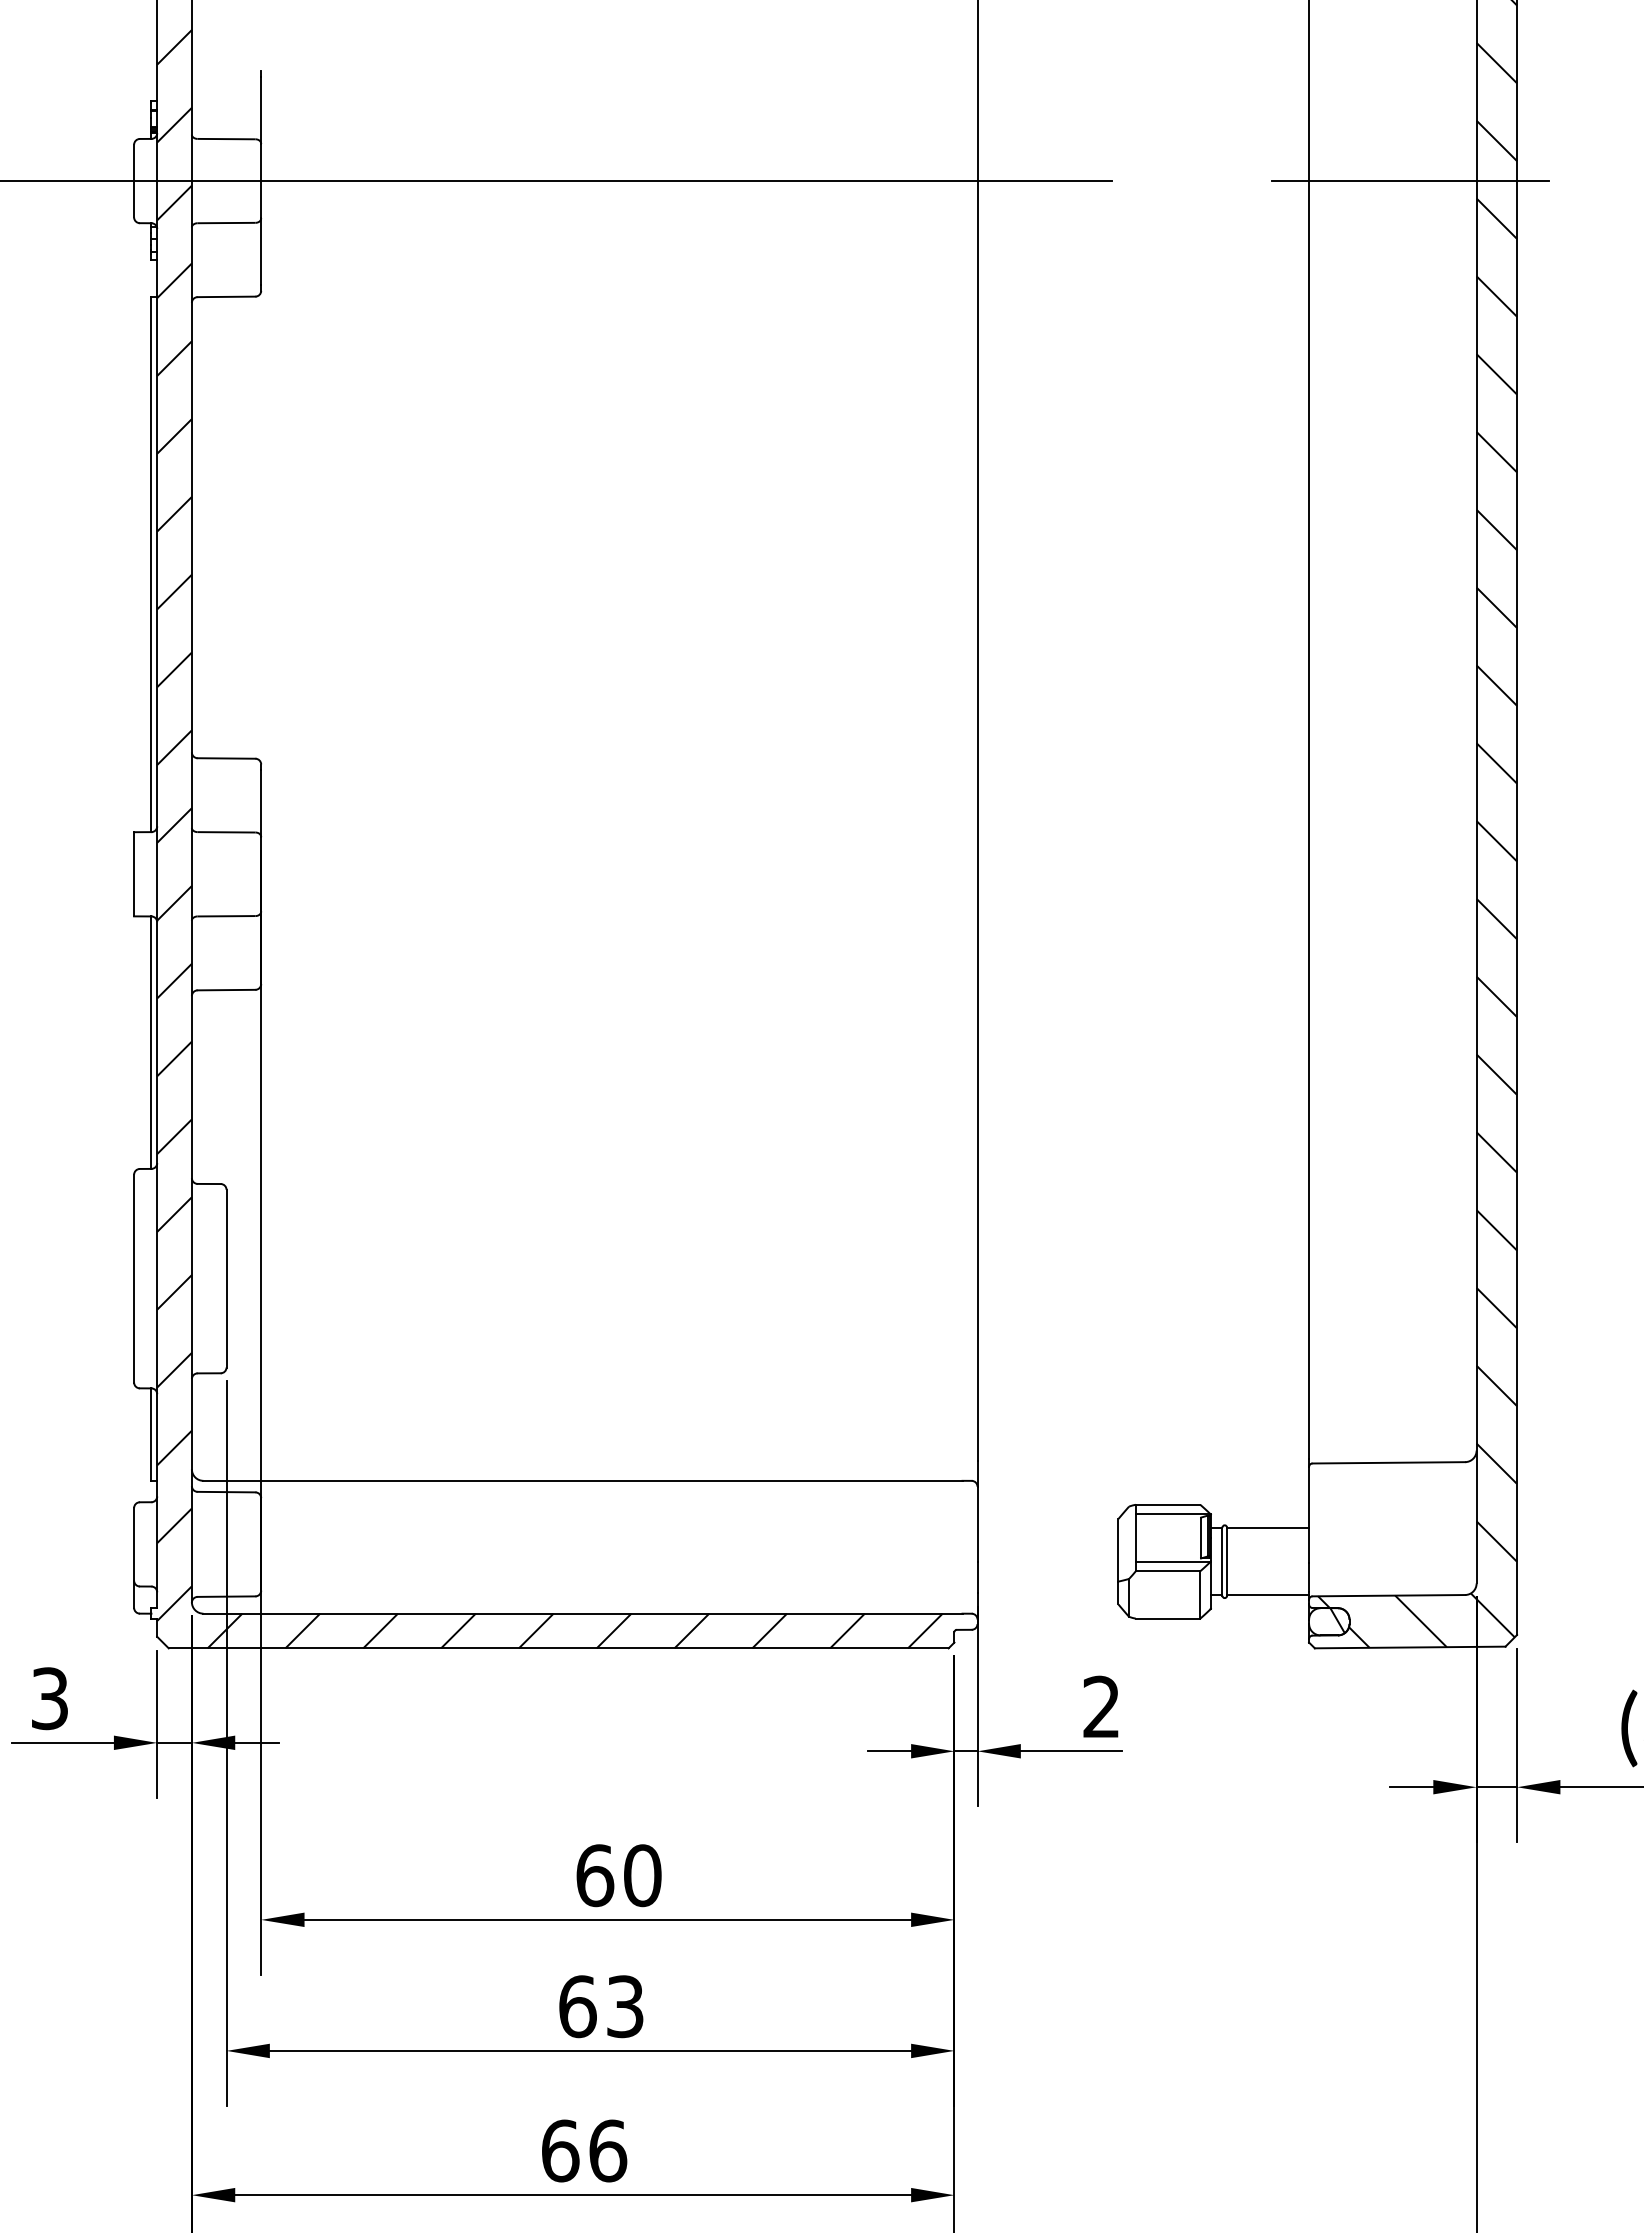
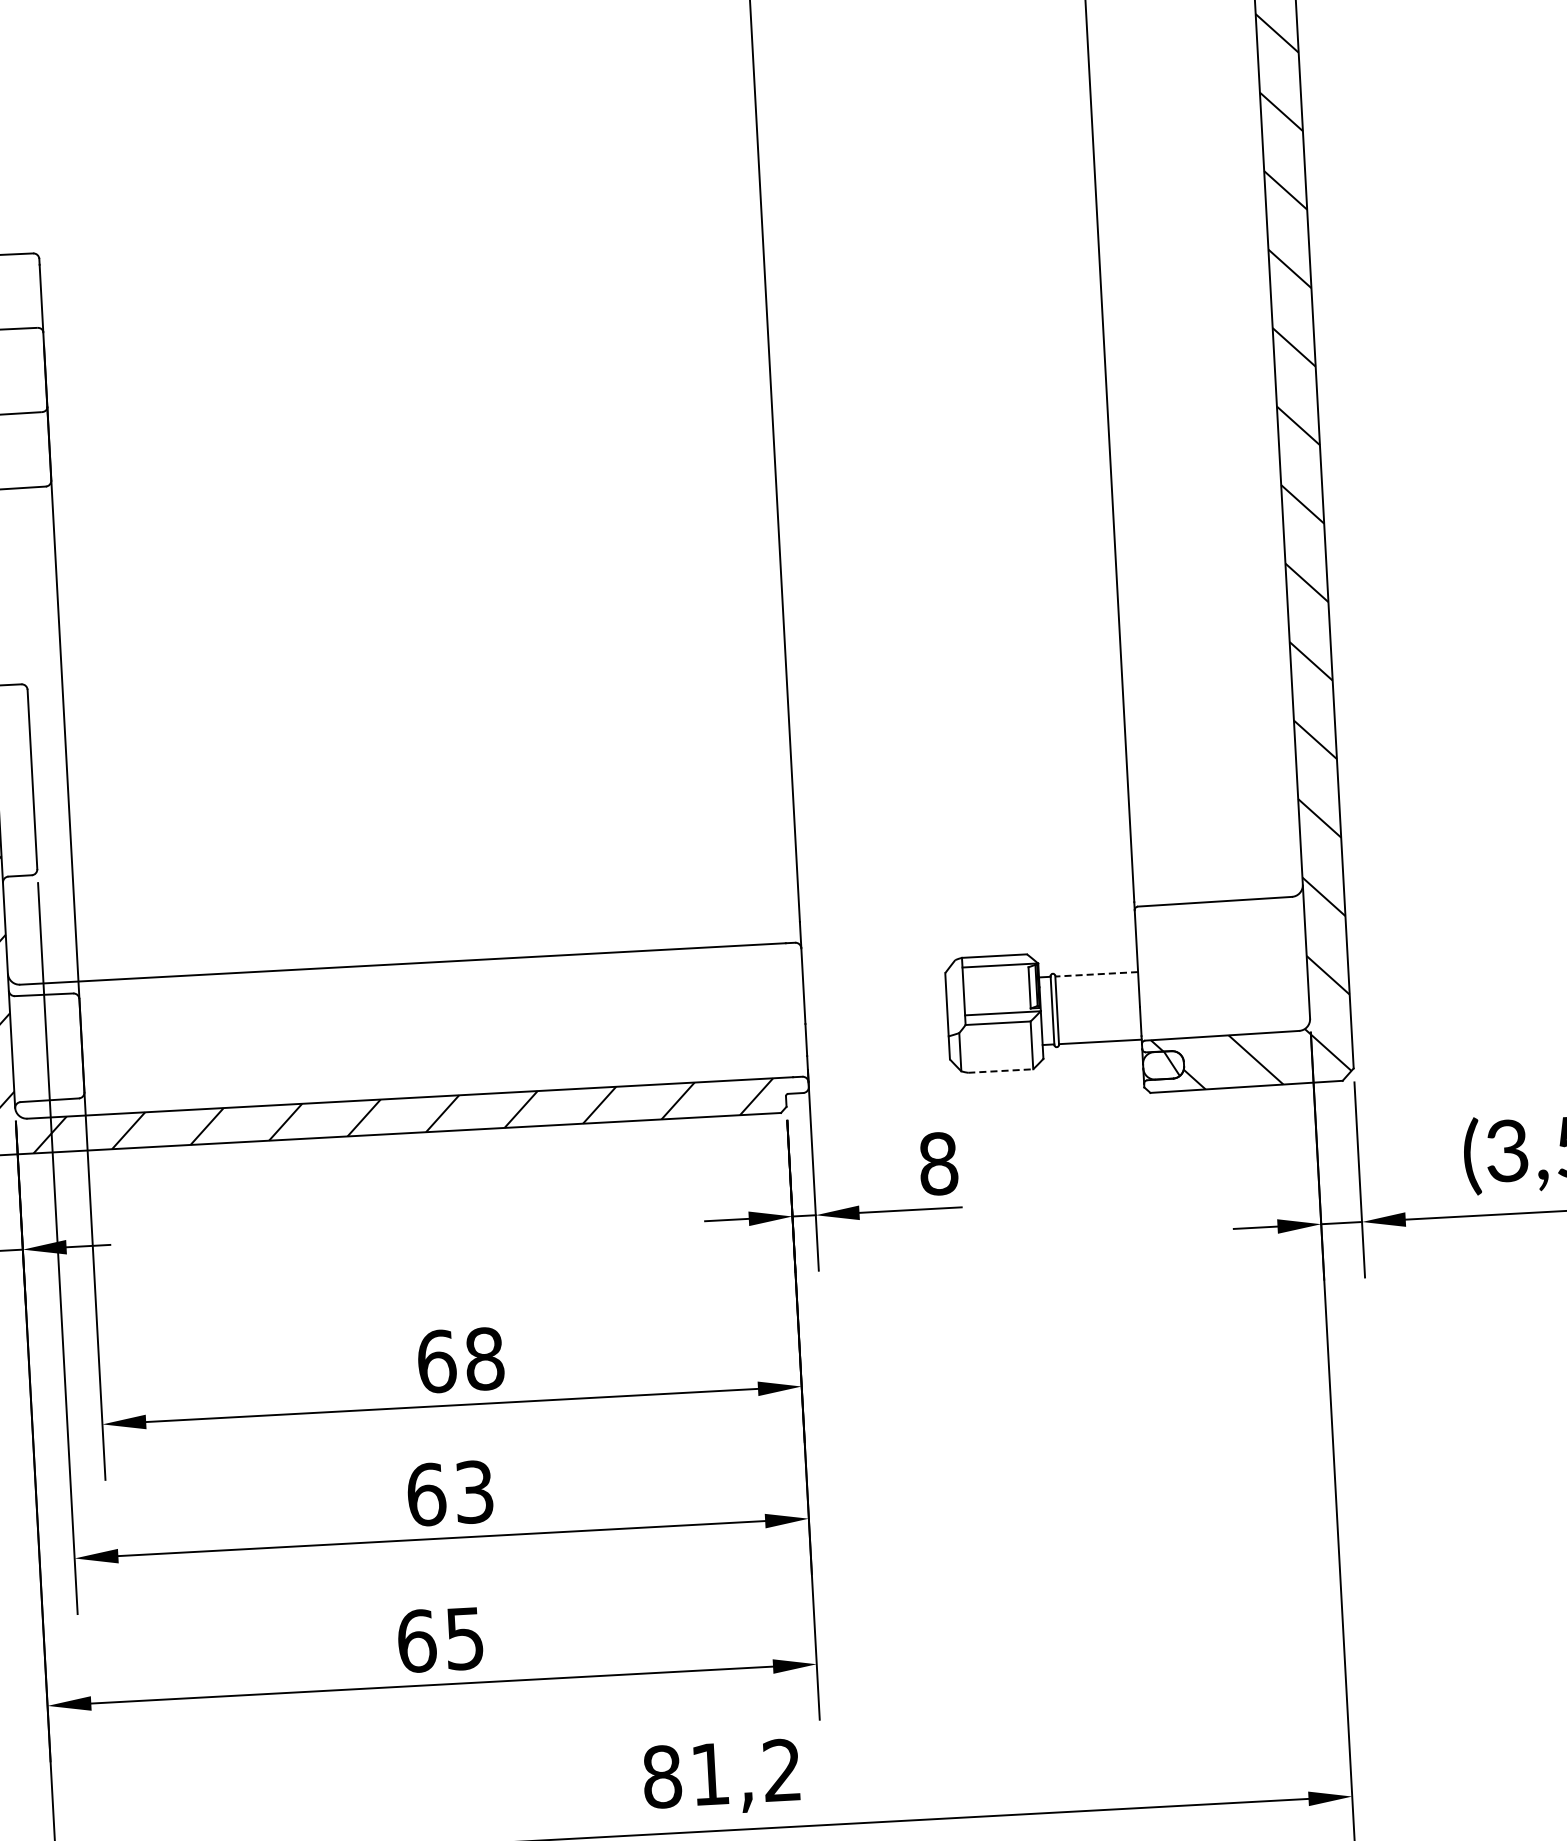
line: (1267, 1528) -> (1096, 974), solid -> dashed
line: (1168, 1618) -> (1001, 1070), solid -> dashed
text: (1101, 1706) -> (938, 1163), 2 -> 8
text: (642, 1875) -> (484, 1358), 60 -> 68
text: (608, 2150) -> (465, 1638), 66 -> 65

